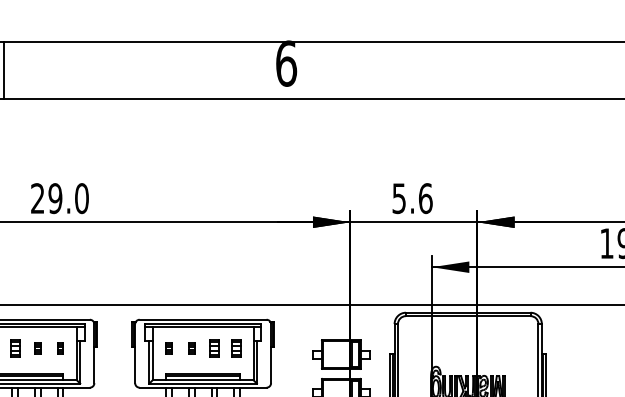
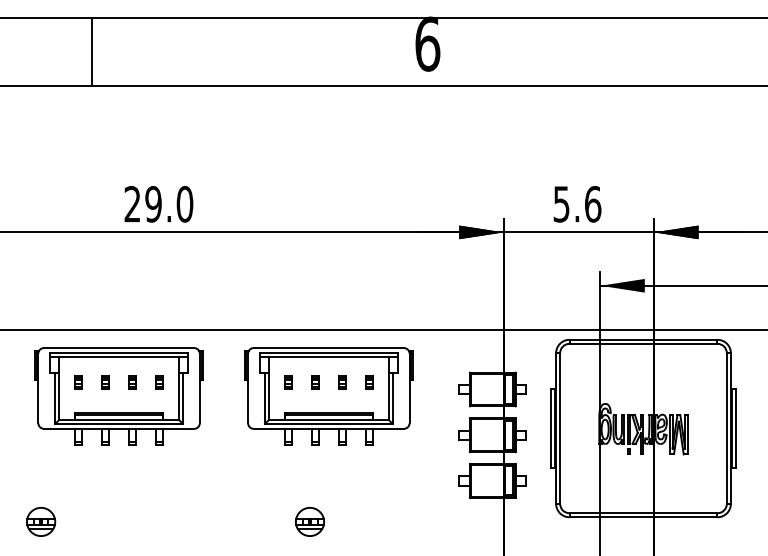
part: (14, 348) -> (105, 382), size x0.62
part: (214, 348) -> (342, 382), size x0.62
part: (237, 348) -> (369, 382), size x0.62

